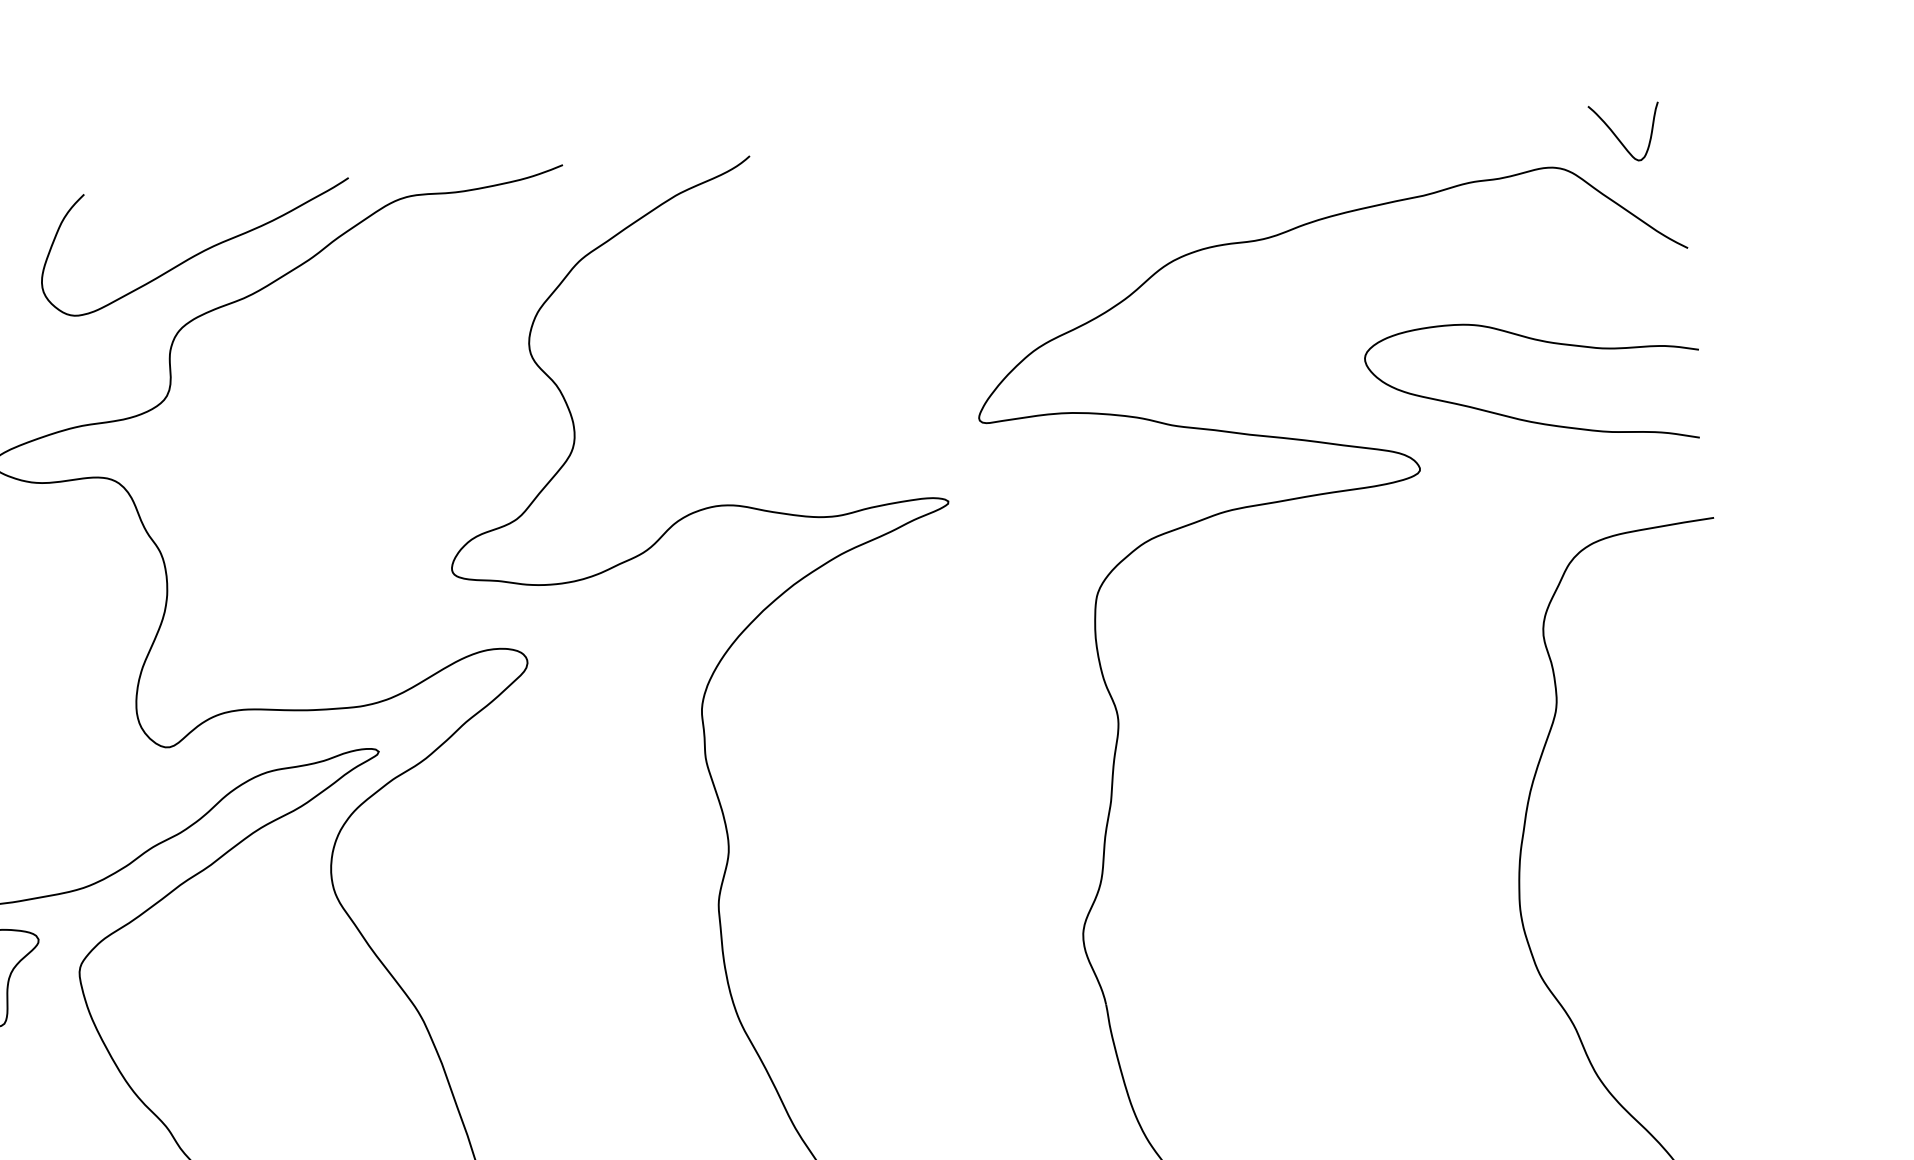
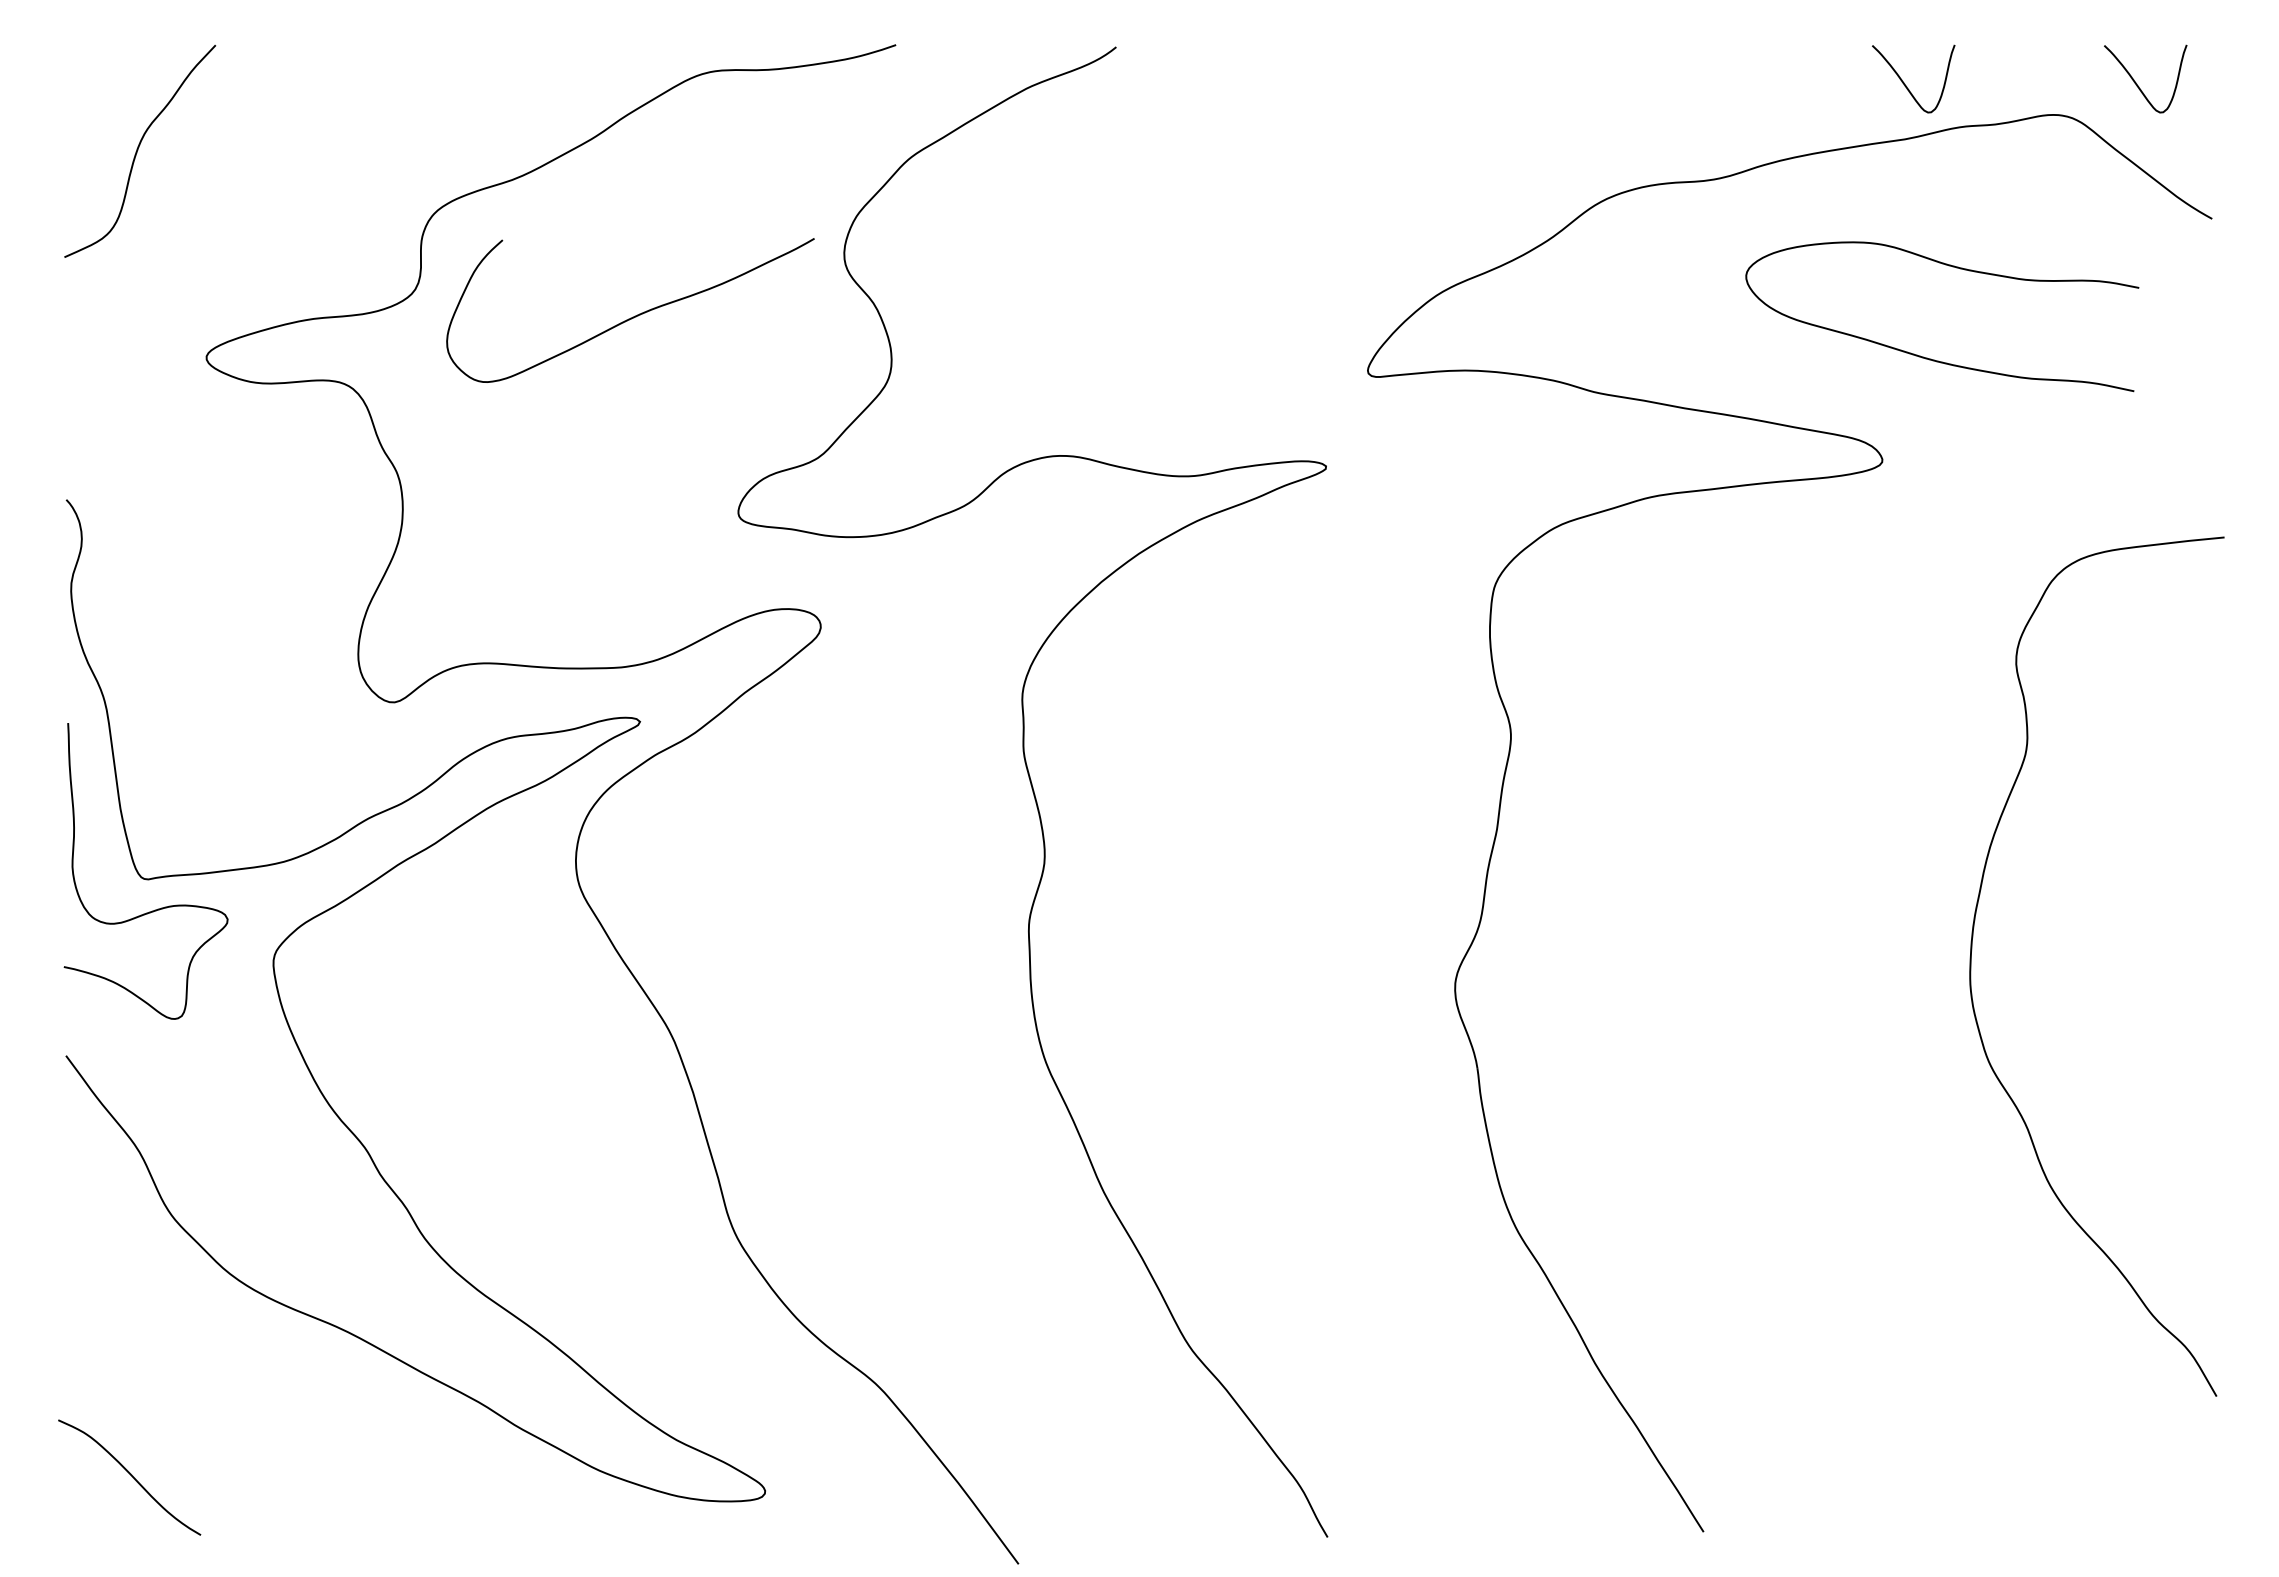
curve: (1420, 147) -> (1904, 82), added
curve: (198, 252) -> (632, 316), moved
curve: (1526, 419) -> (1931, 358), moved

